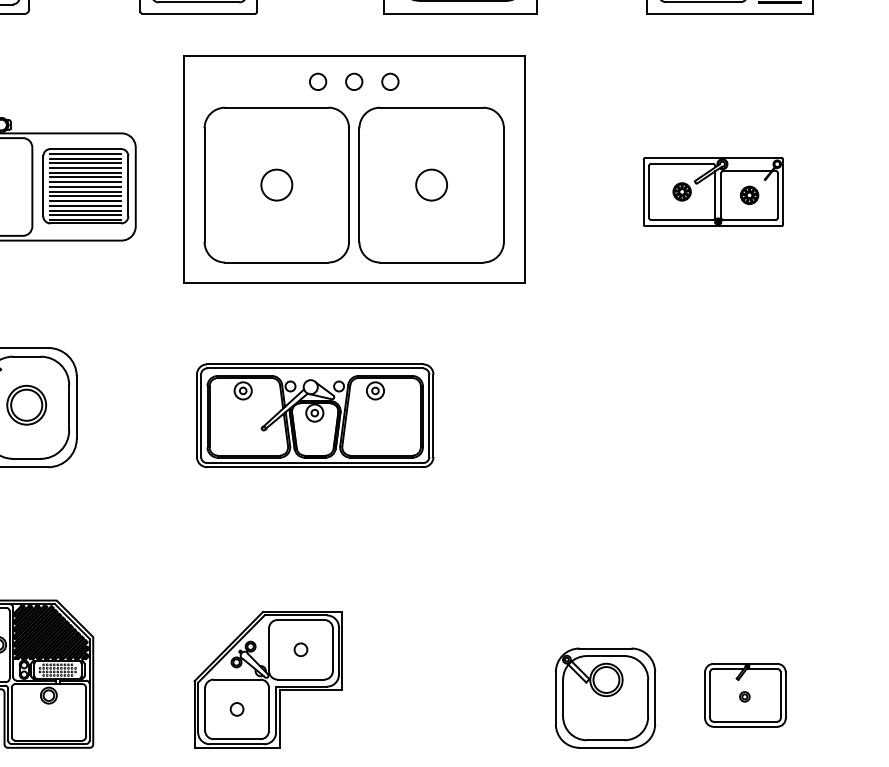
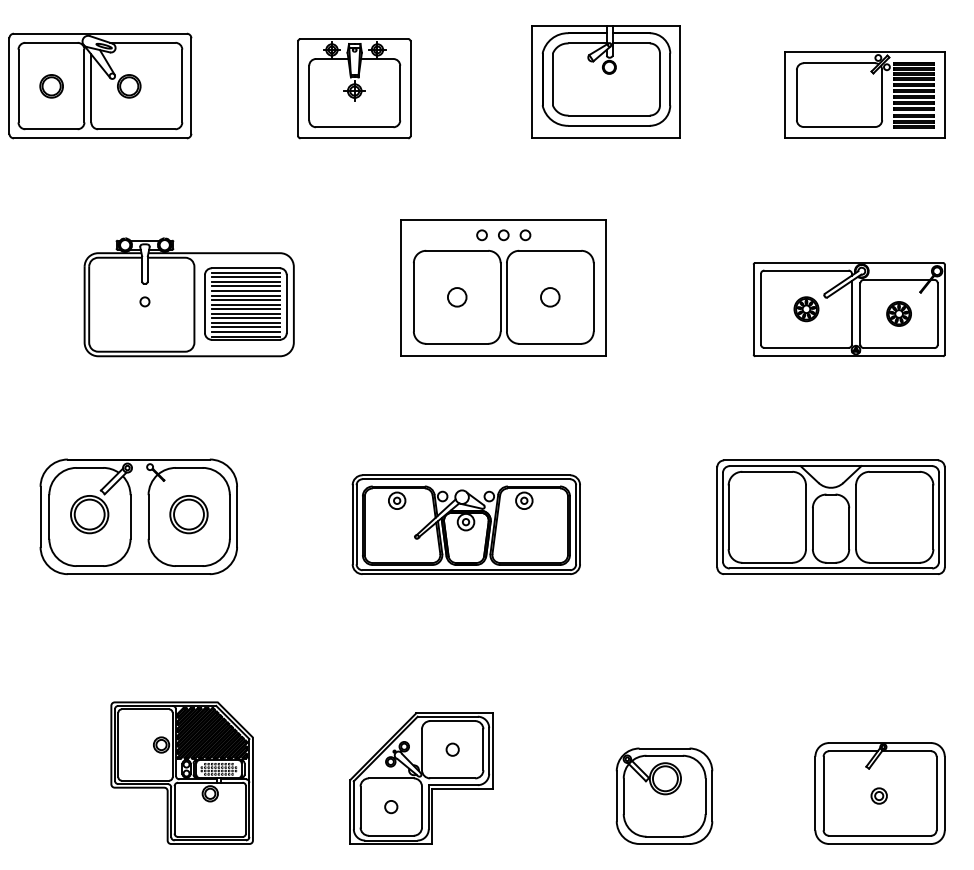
part: (353, 169) -> (503, 287), size x0.62
part: (712, 191) -> (848, 309), size x1.43
part: (693, 407) -> (830, 516), added
part: (744, 695) -> (879, 793), size x1.67
part: (605, 697) -> (664, 795), moved

